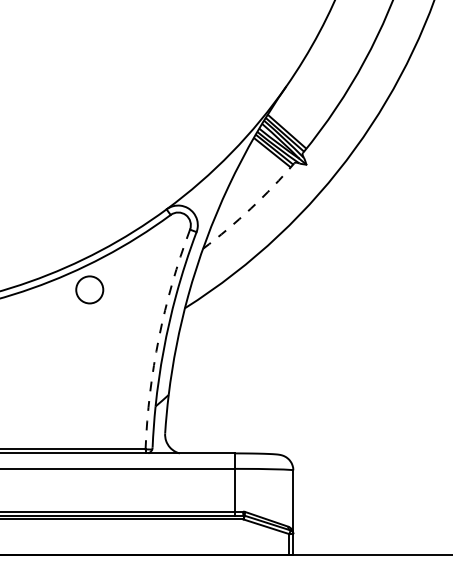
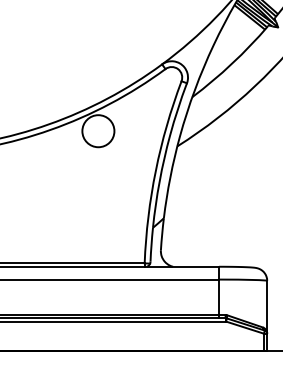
arc: (251, 208) -> (232, 63), dashed -> solid
circle: (89, 289) -> (98, 130), size x1.43
arc: (159, 337) -> (156, 170), dashed -> solid

